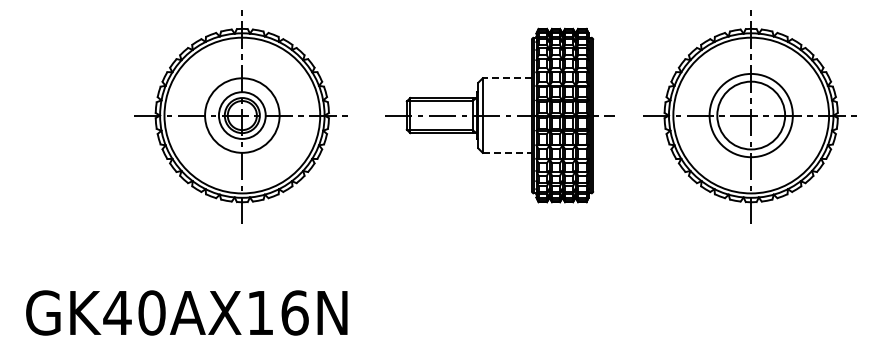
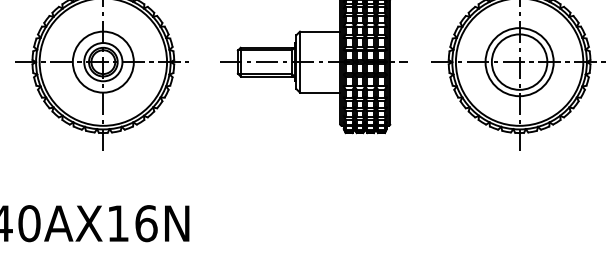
line: (507, 78) -> (320, 31), dashed -> solid
line: (507, 152) -> (320, 92), dashed -> solid

